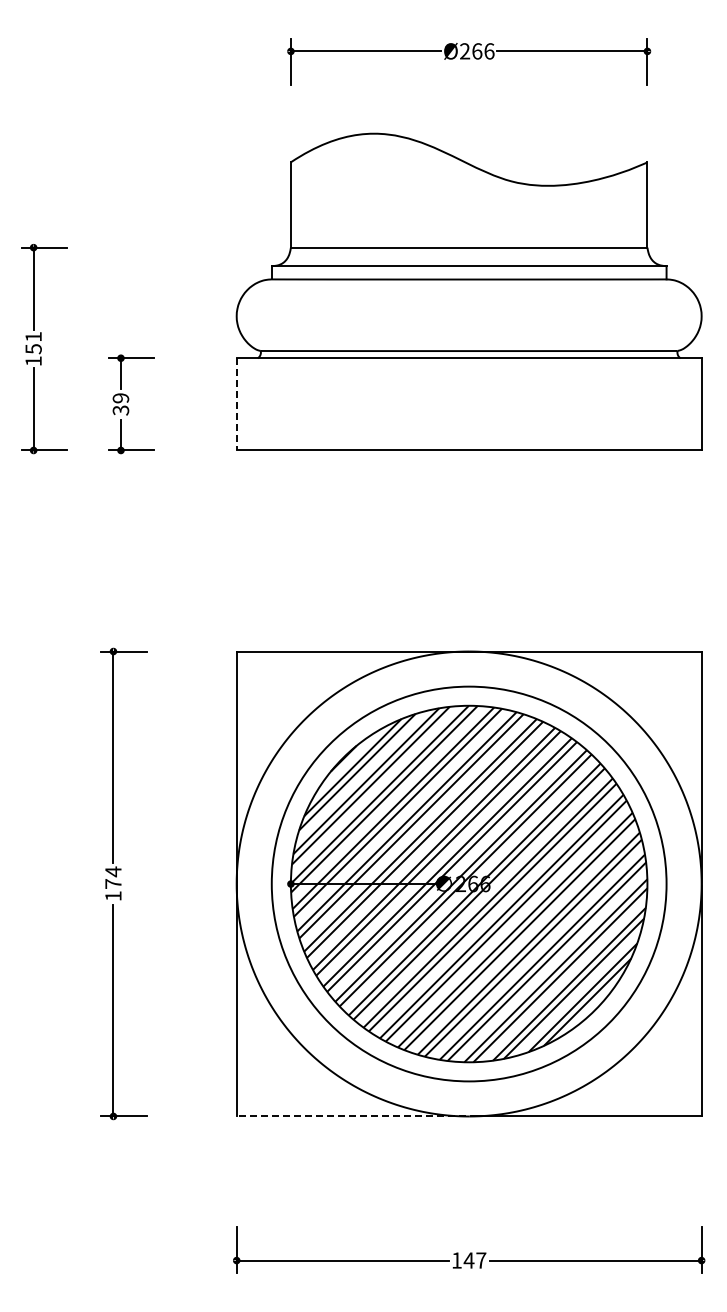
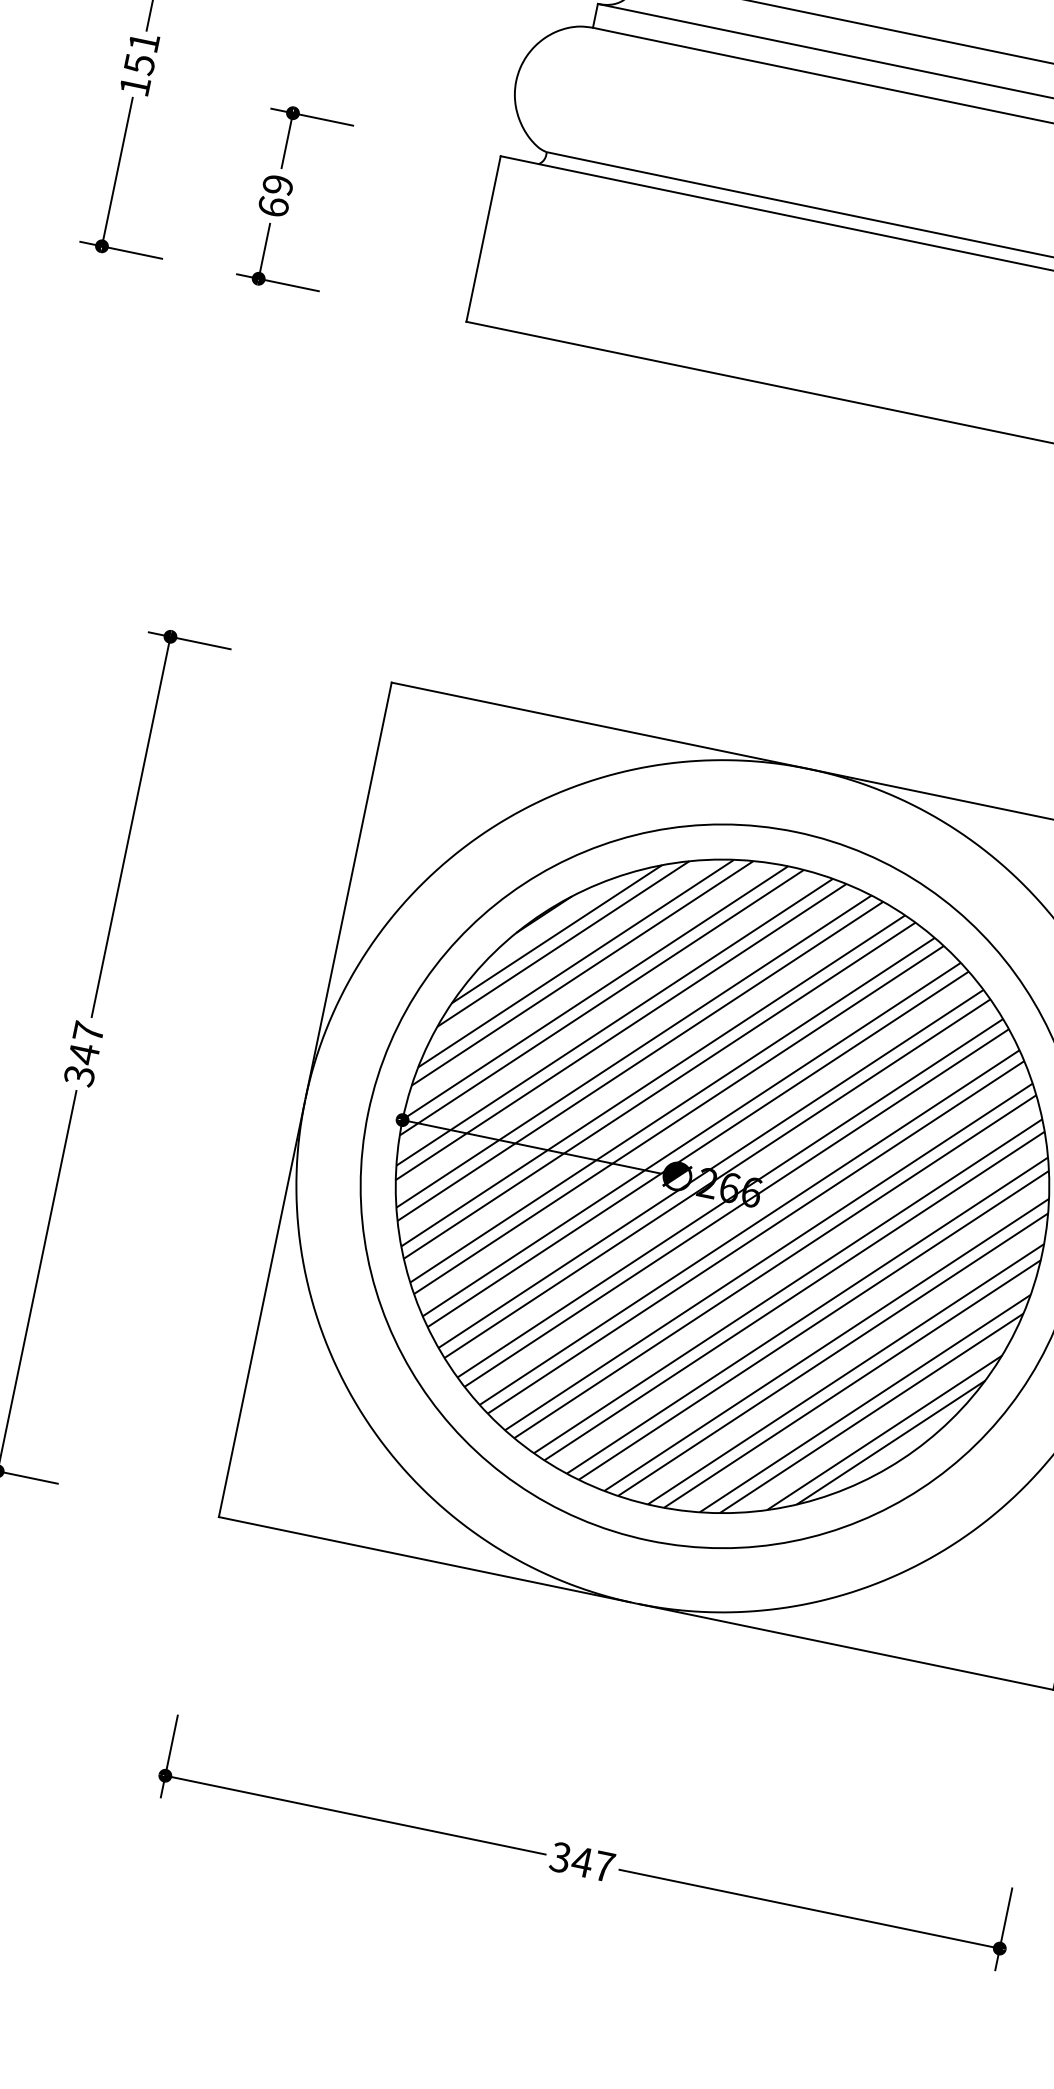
line: (236, 404) -> (483, 239), dashed -> solid
text: (120, 410) -> (272, 206), 39 -> 69
text: (113, 883) -> (84, 1053), 174 -> 347
line: (351, 1116) -> (424, 1559), dashed -> solid
text: (456, 1260) -> (559, 1857), 147 -> 347

